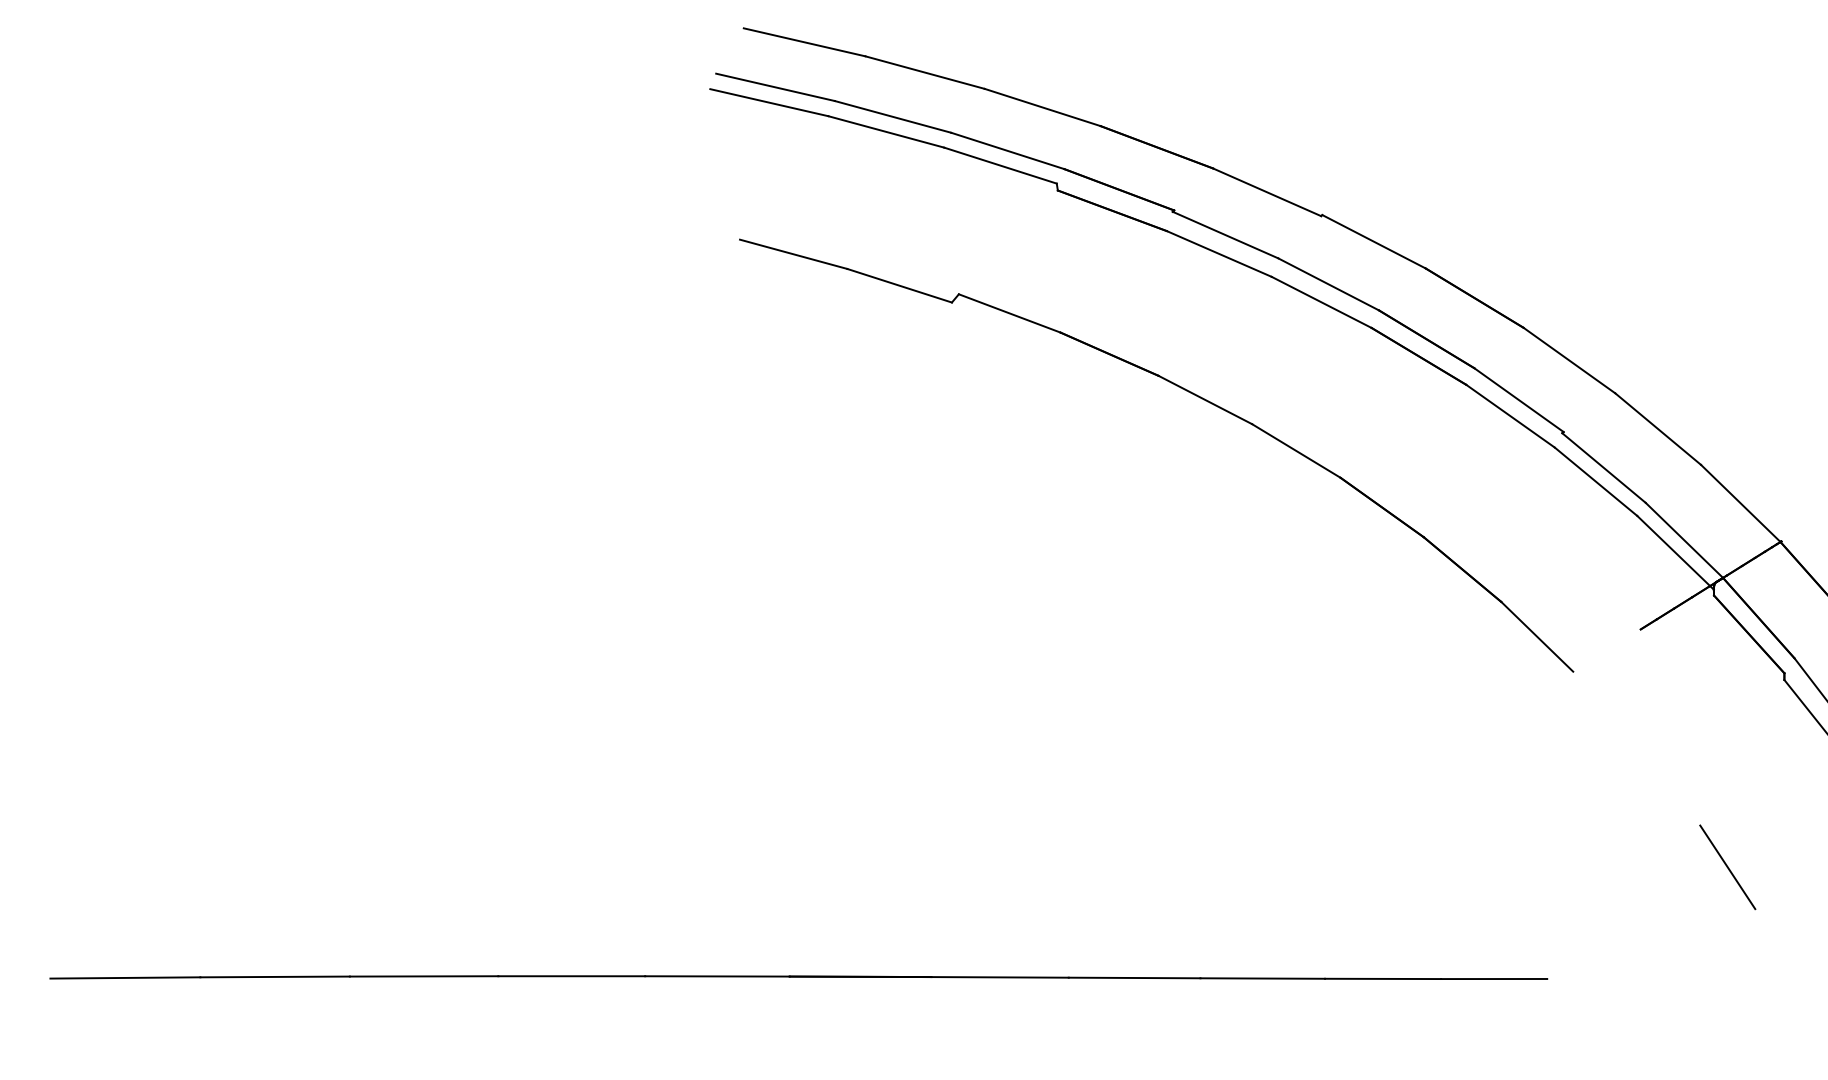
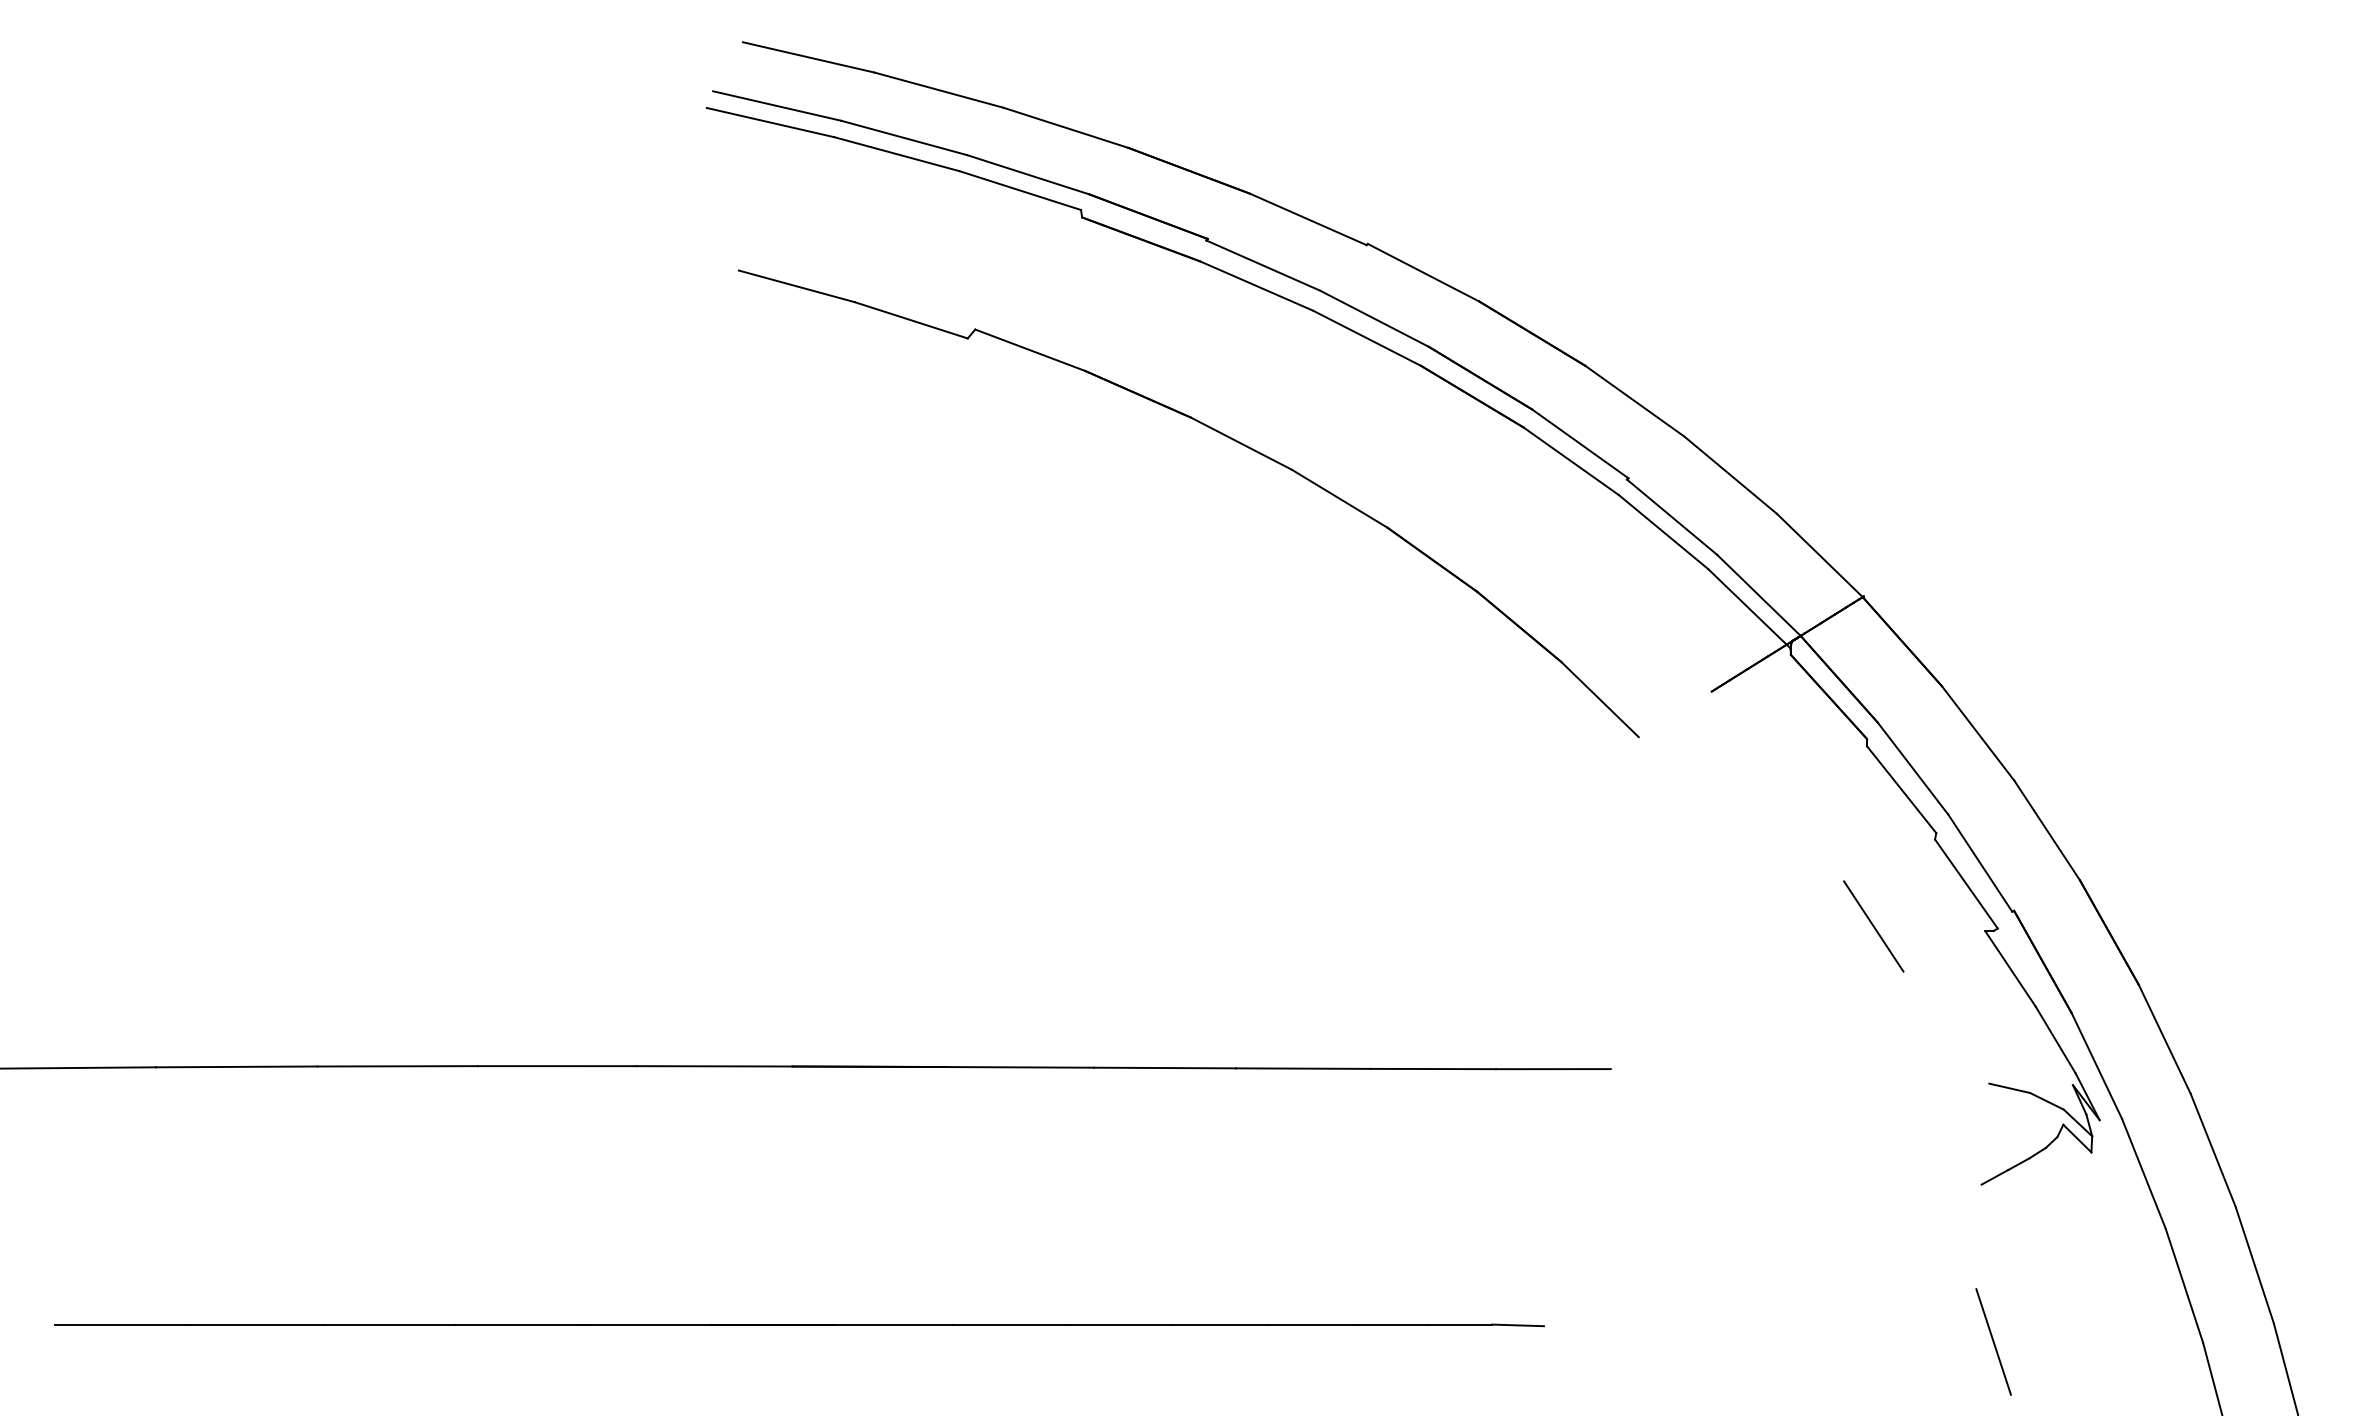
line: (1727, 867) -> (1873, 926), moved

